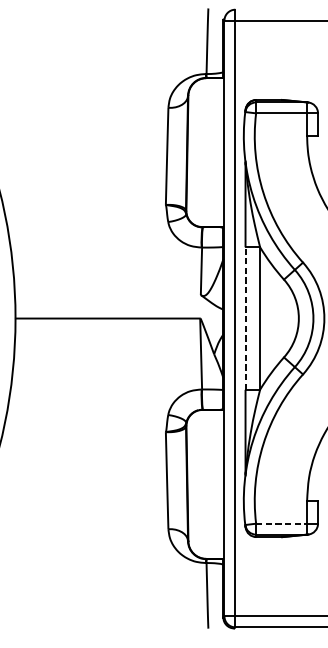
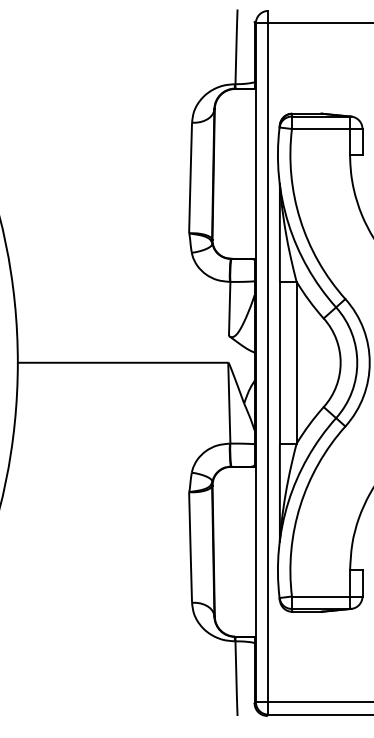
line: (245, 318) -> (279, 362), dashed -> solid
line: (282, 523) -> (321, 596), dashed -> solid

